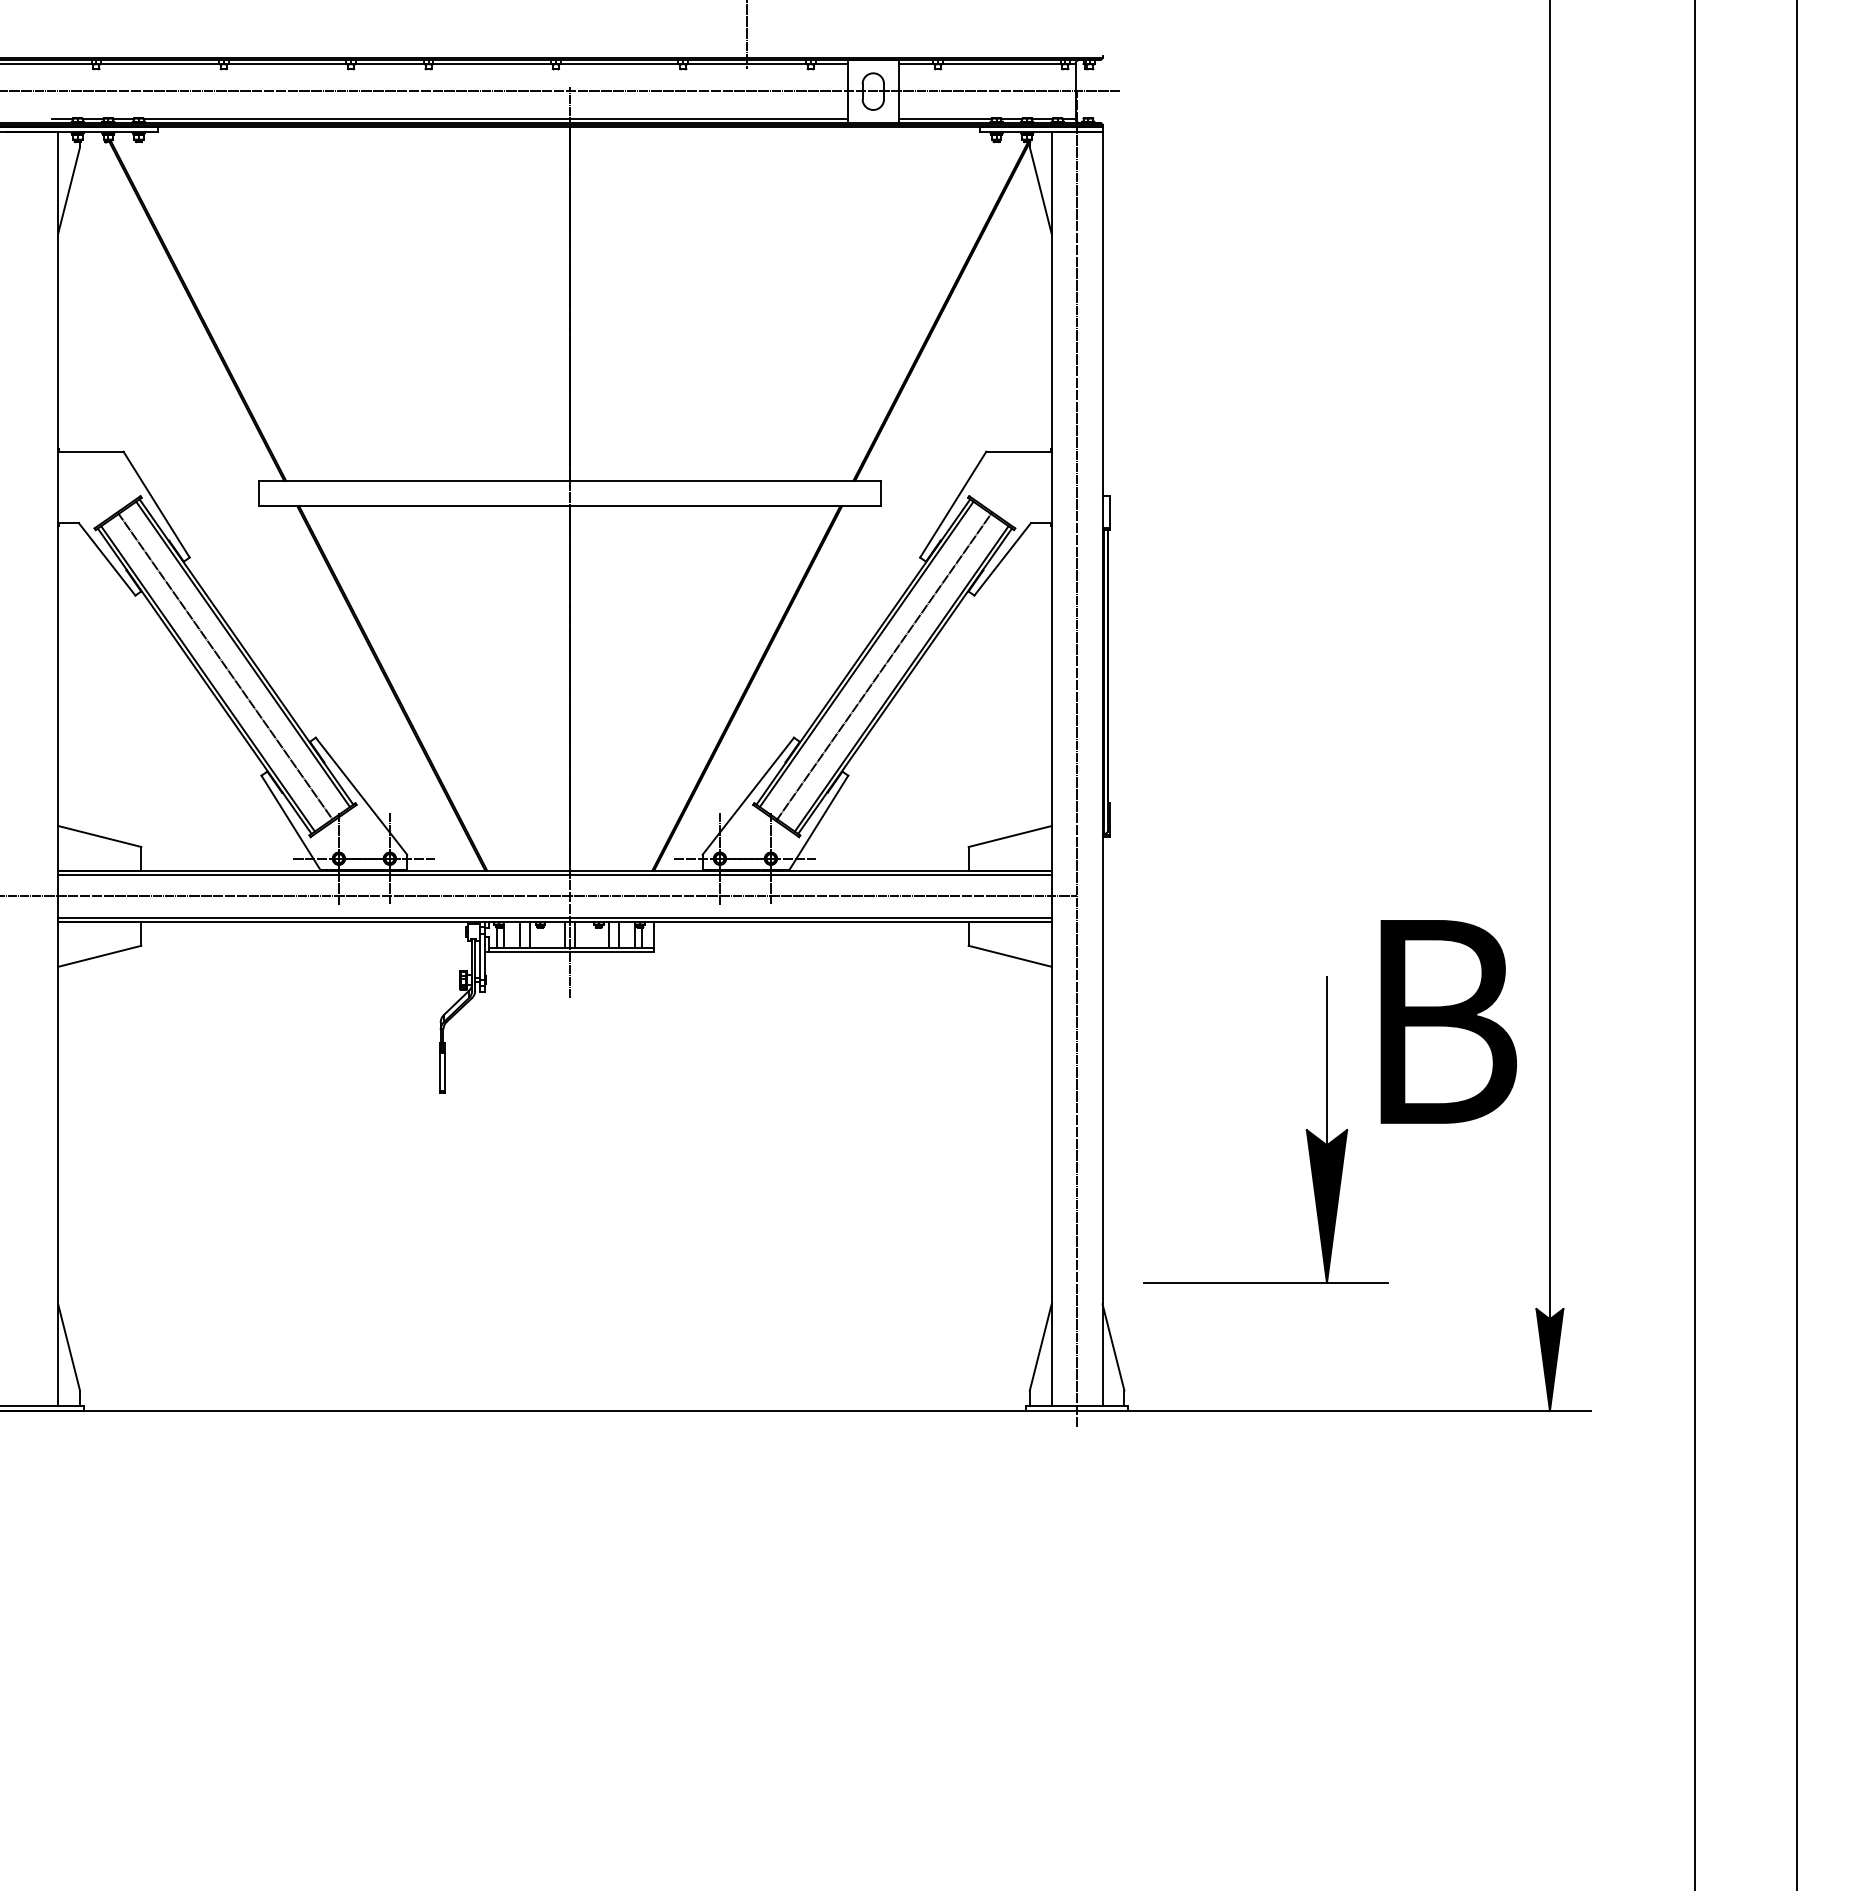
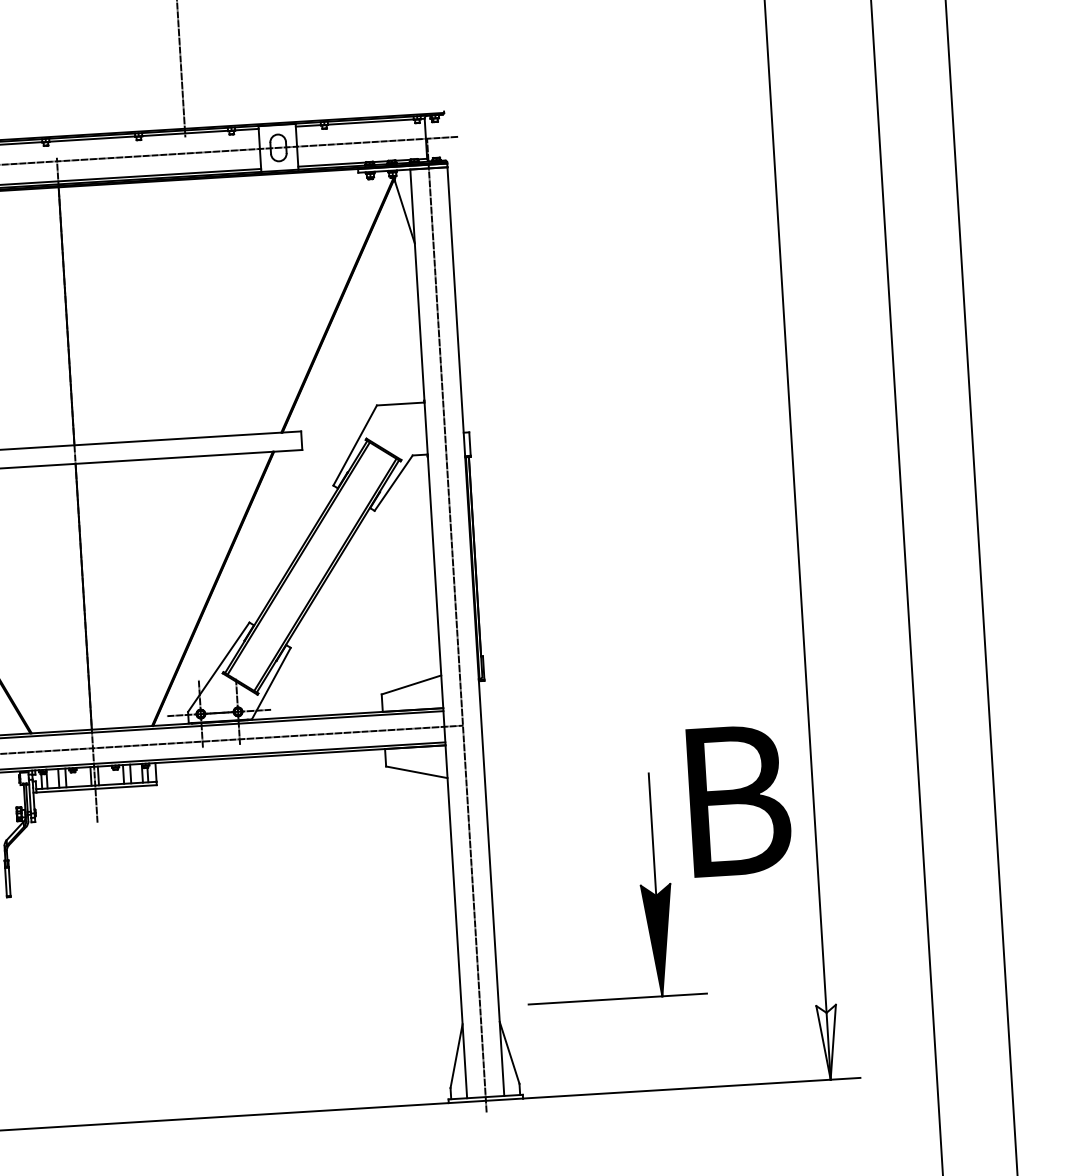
line: (884, 666) -> (312, 566), removed
fill: (1549, 1359) -> (828, 1042), removed

